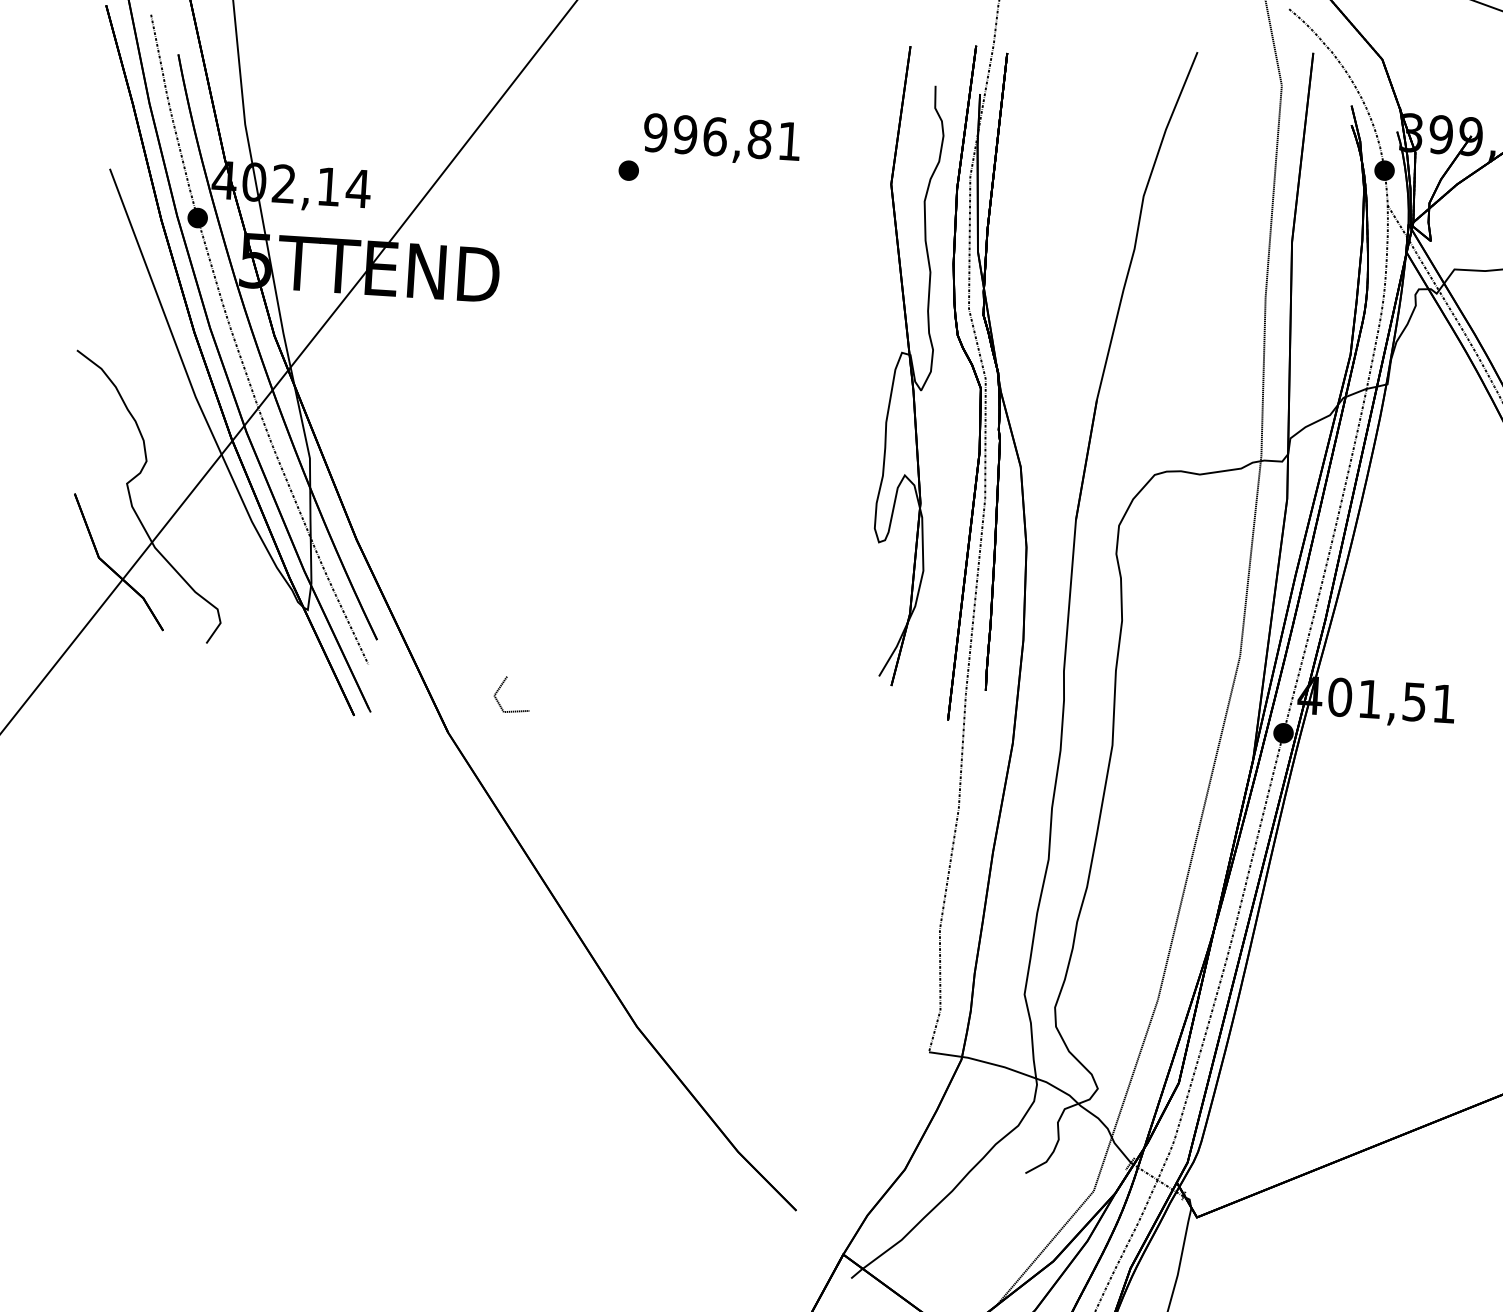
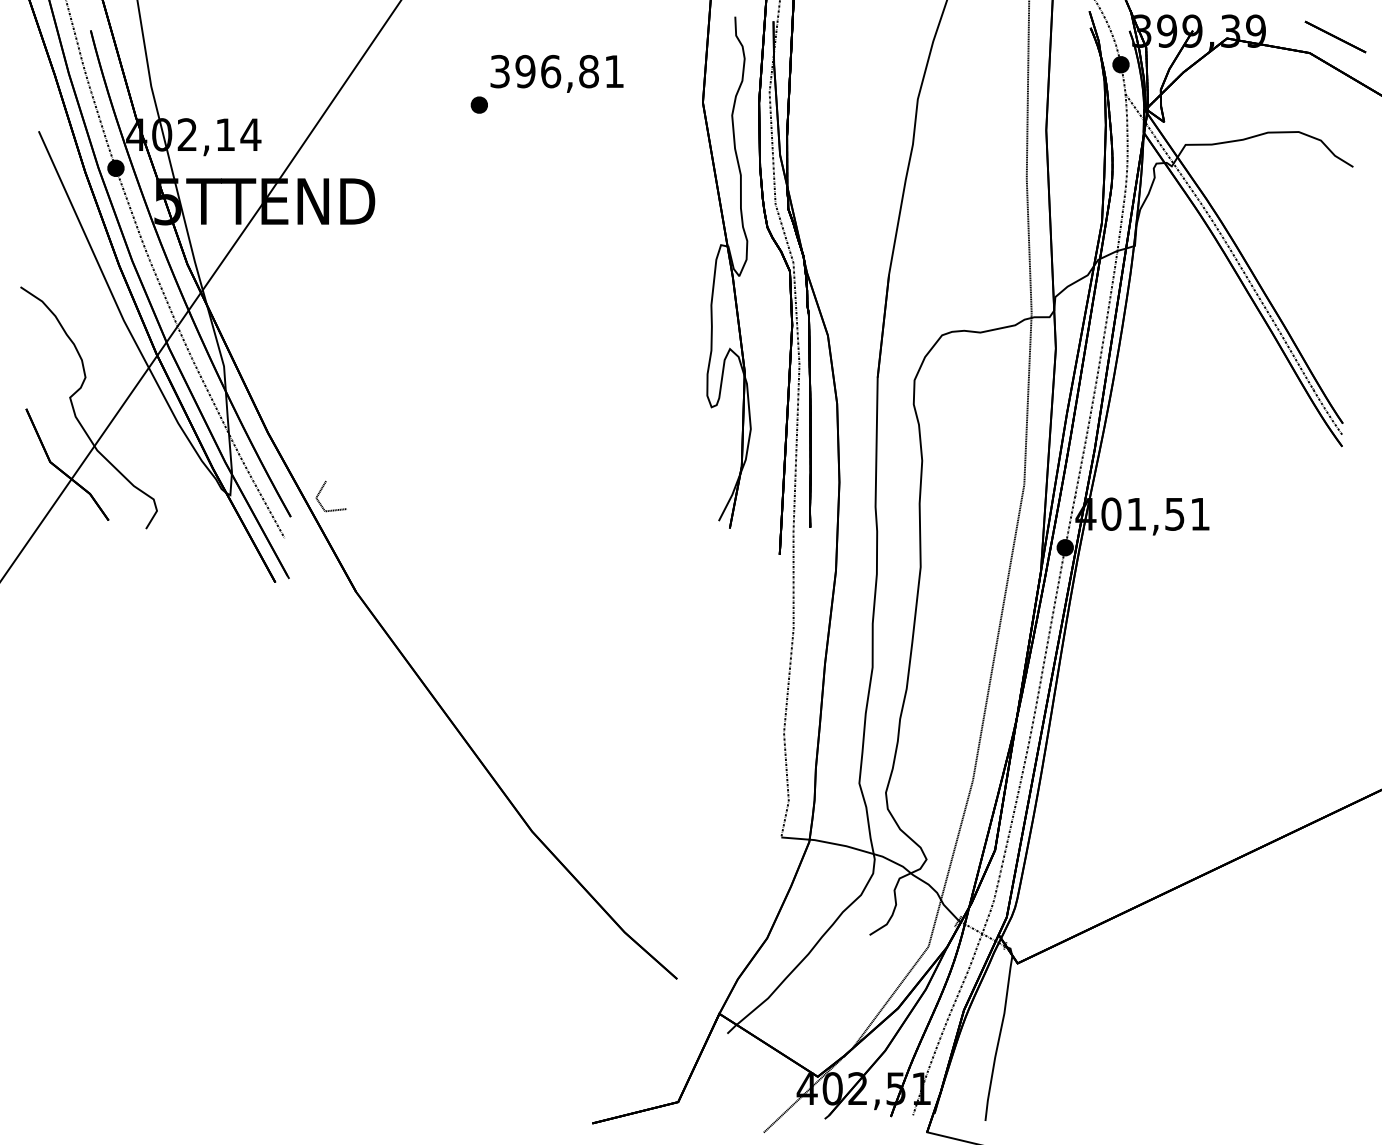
text: (656, 132) -> (500, 71), 996,81 -> 396,81
line: (500, 688) -> (321, 491), moved

